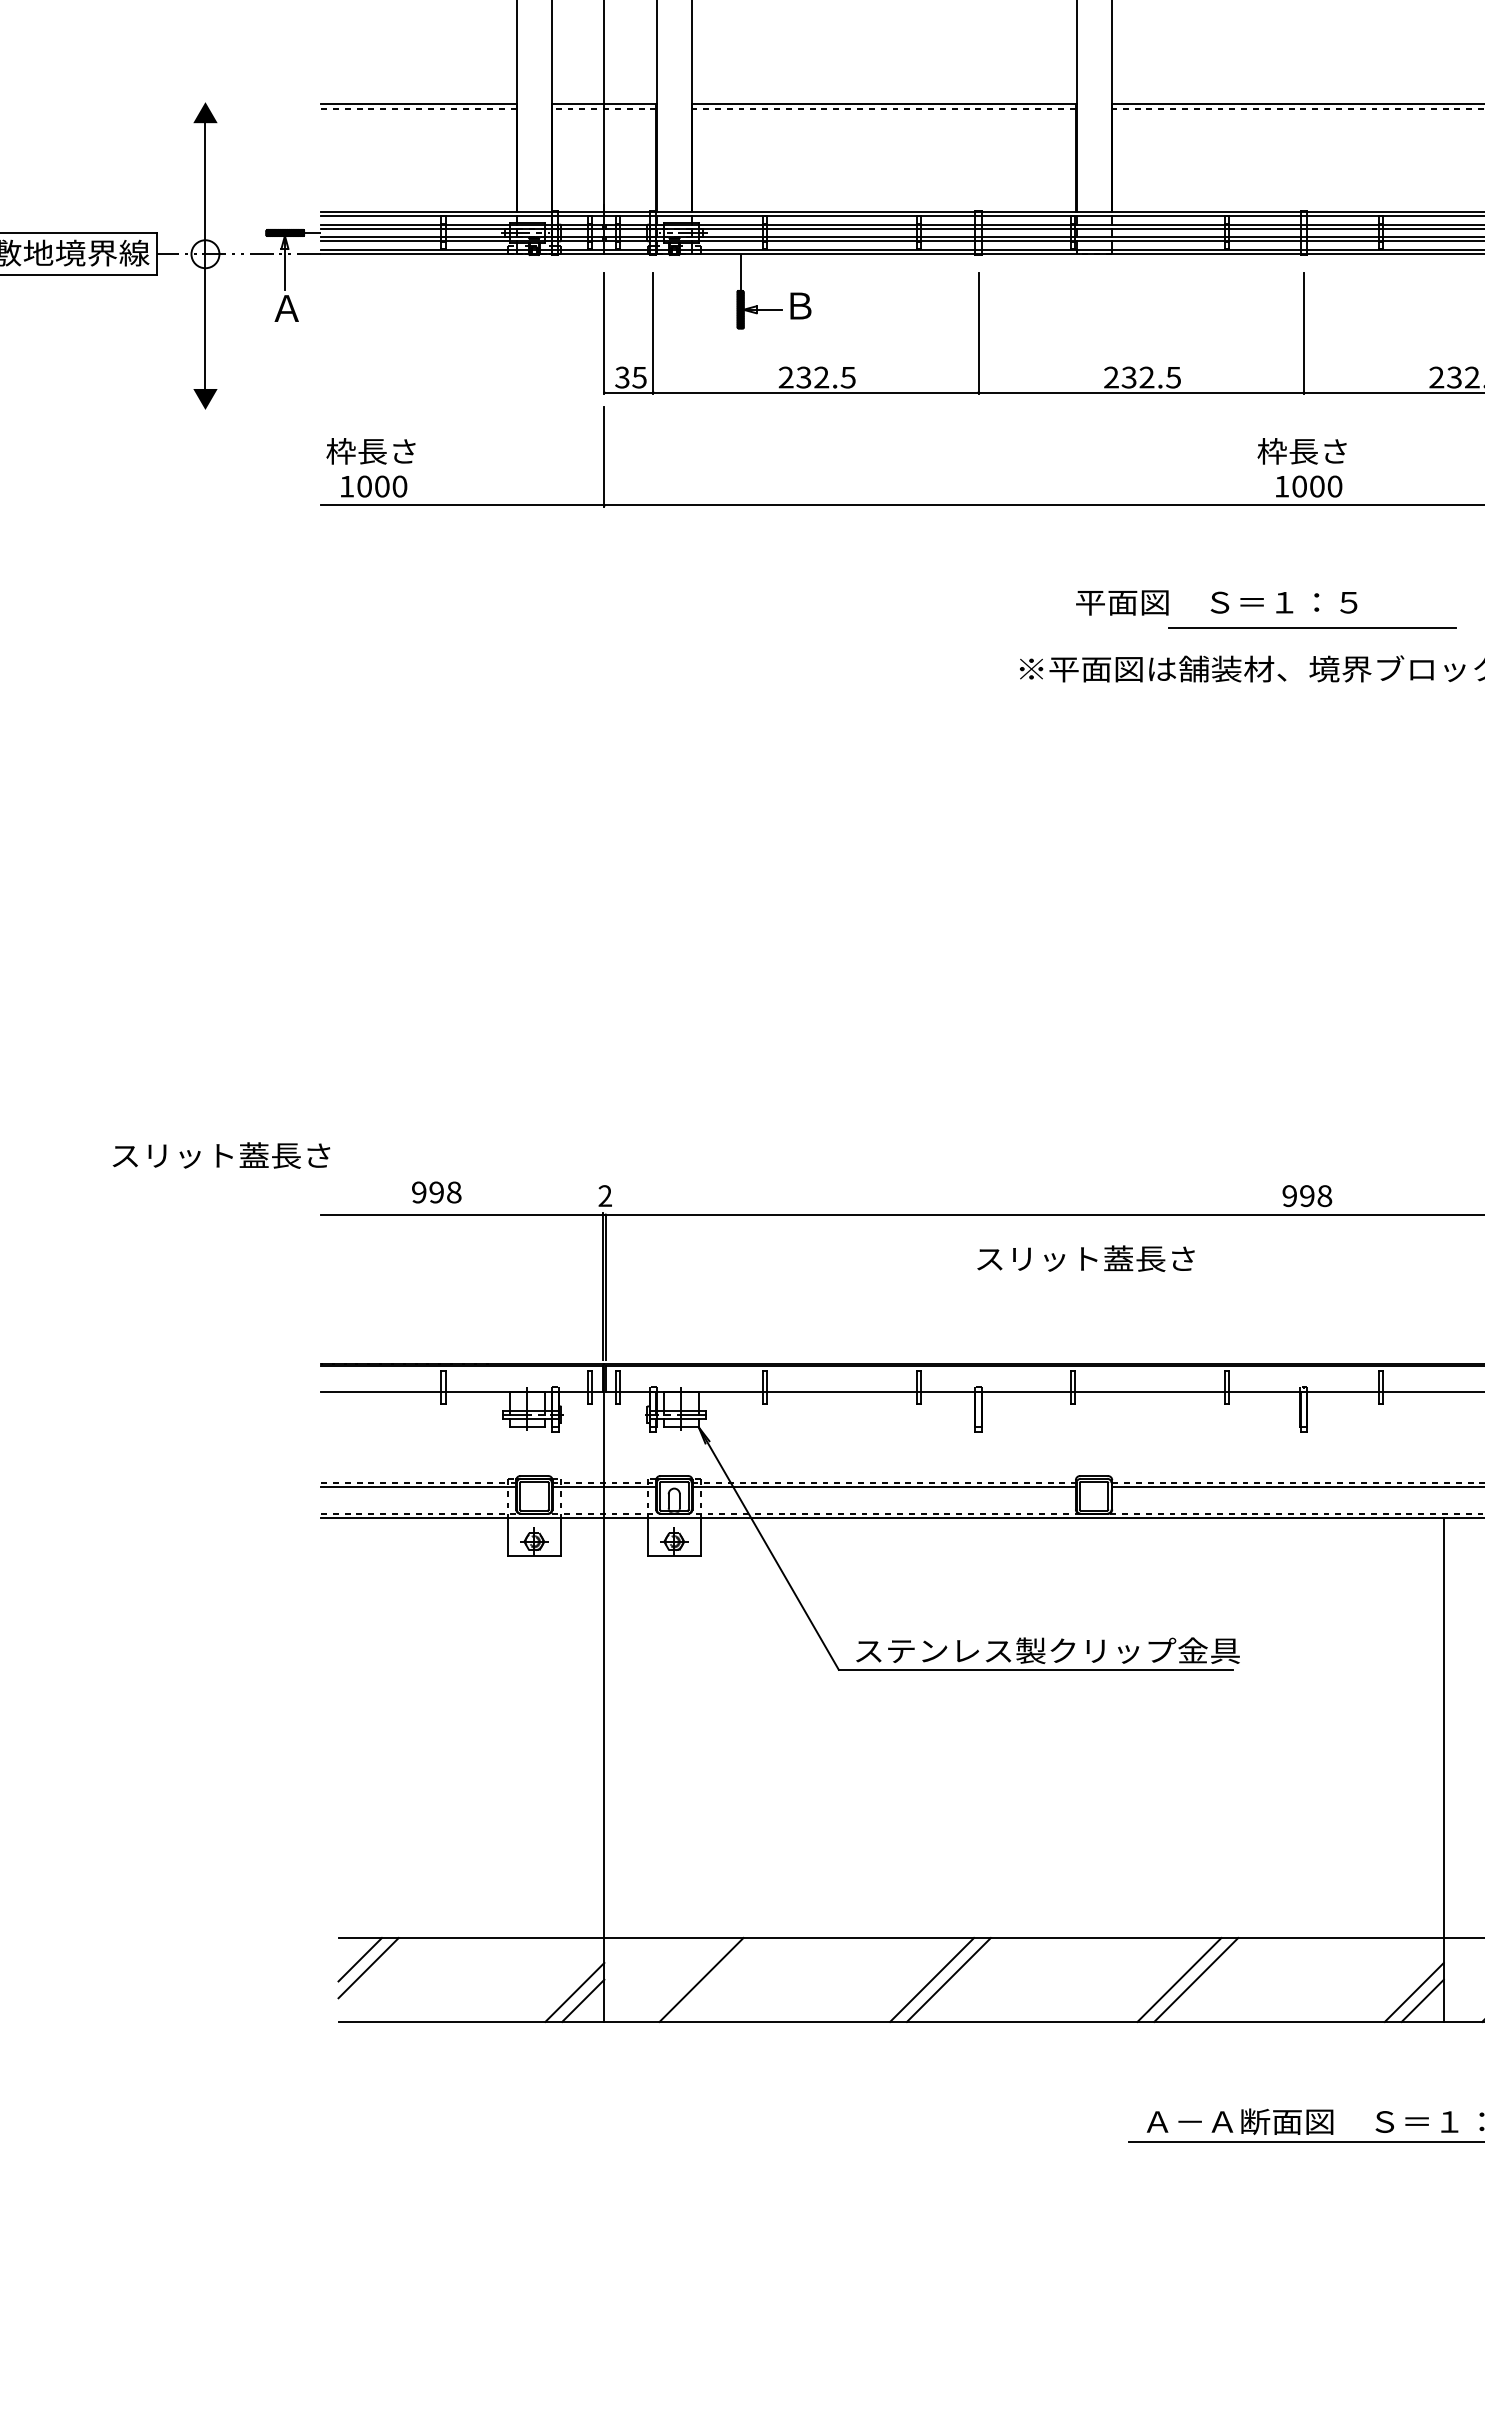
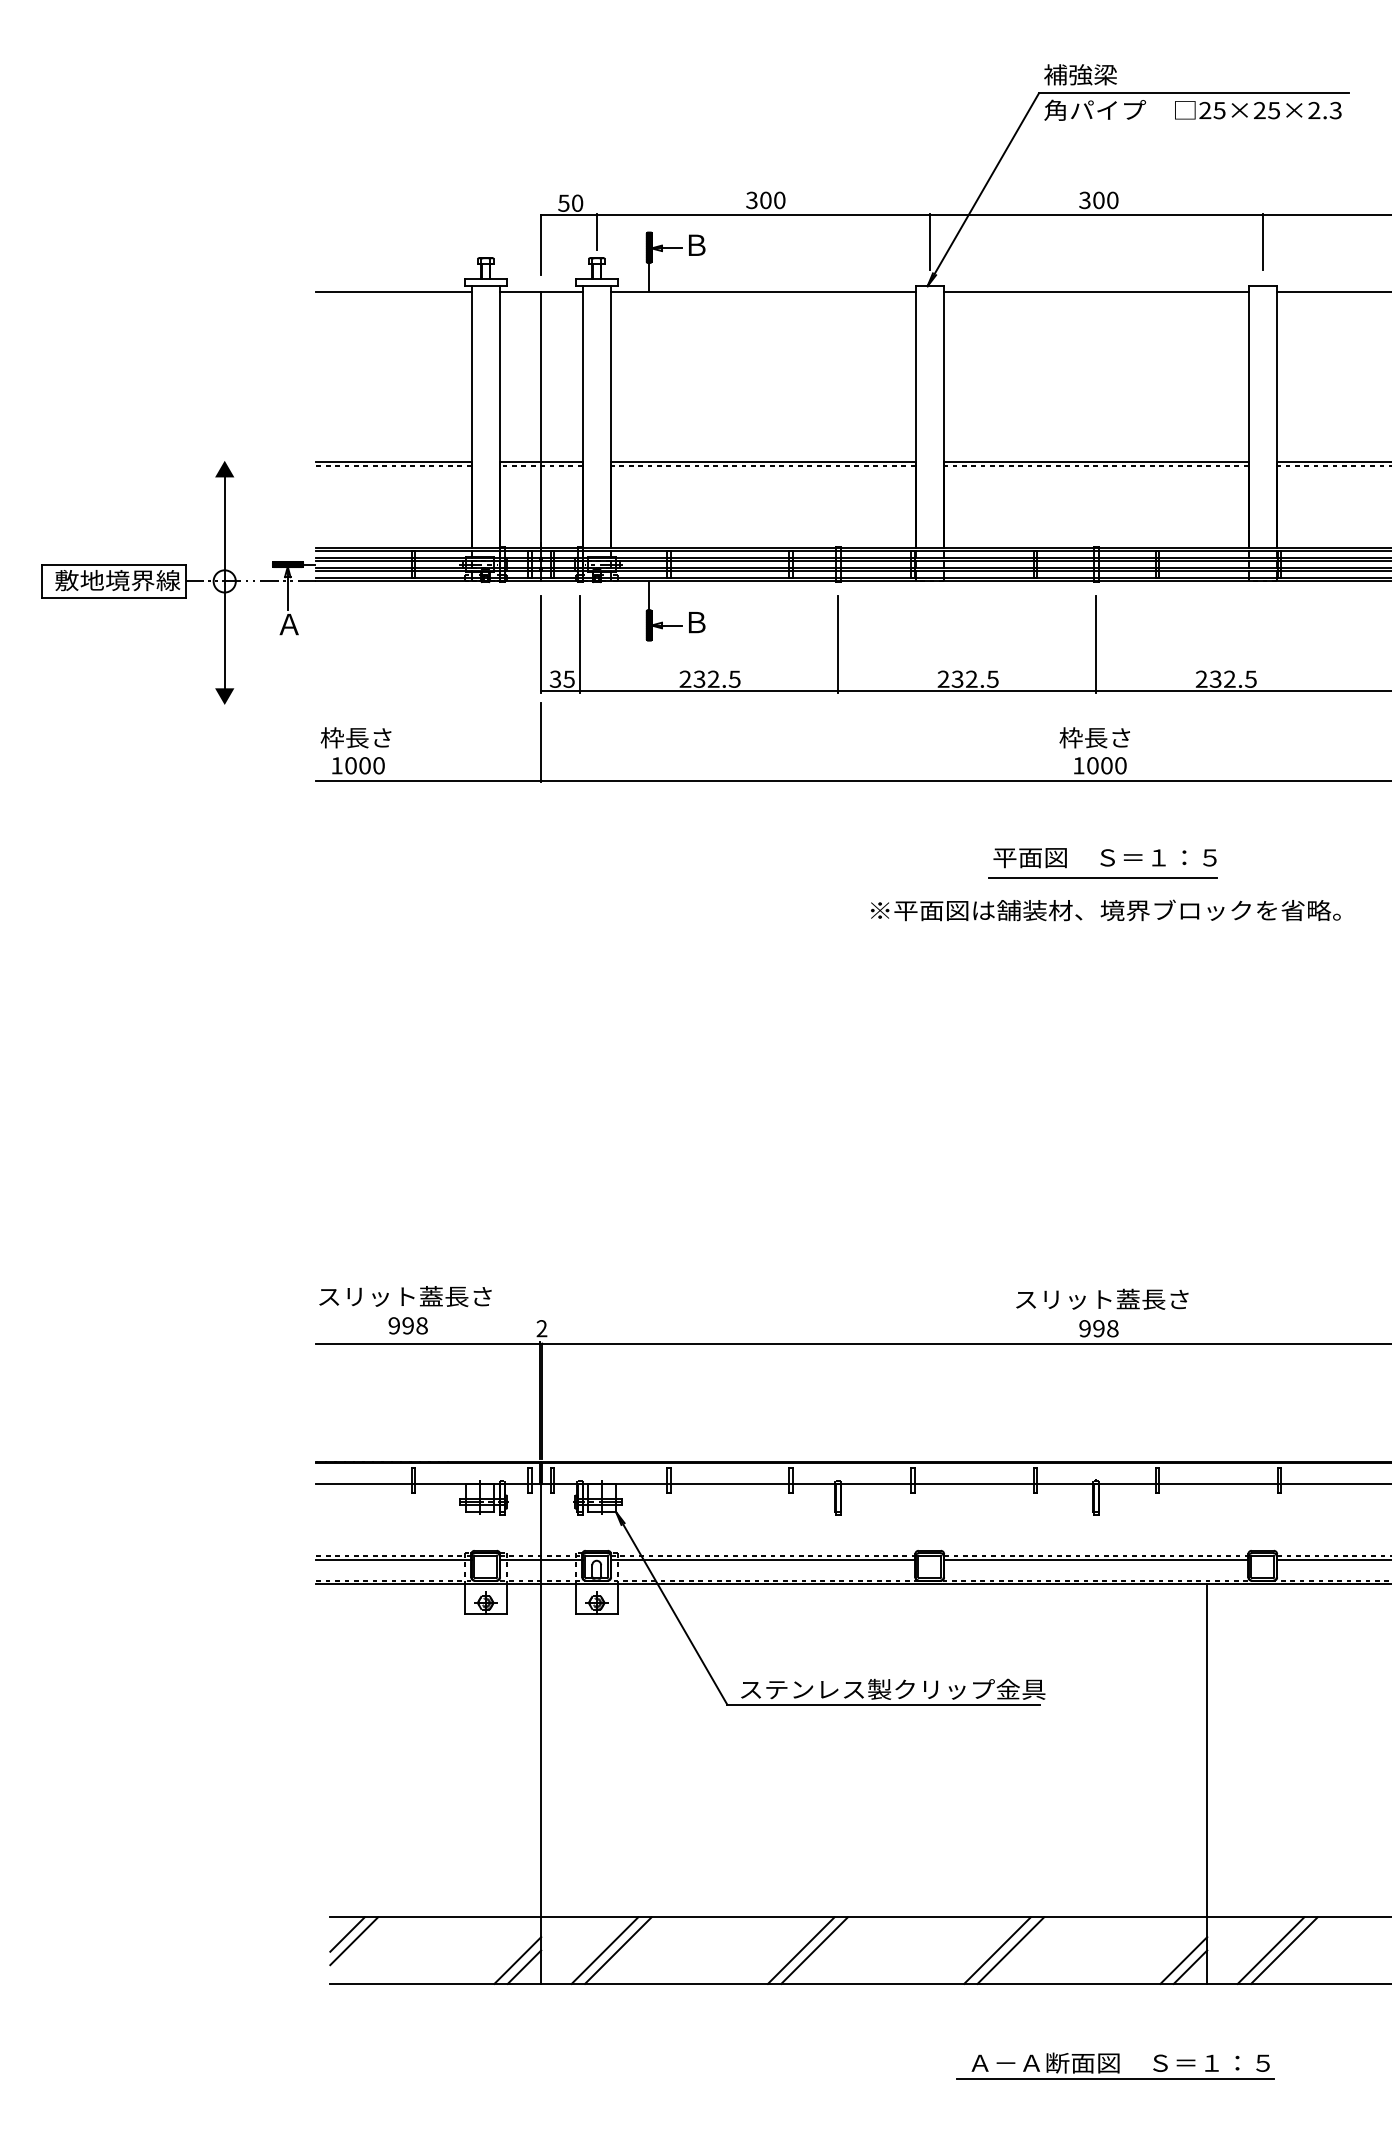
text: (1216, 603) -> (1104, 858), moved
text: (221, 1155) -> (405, 1296), moved
text: (1086, 1257) -> (1102, 1298), moved
line: (684, 1979) -> (604, 1950), added

